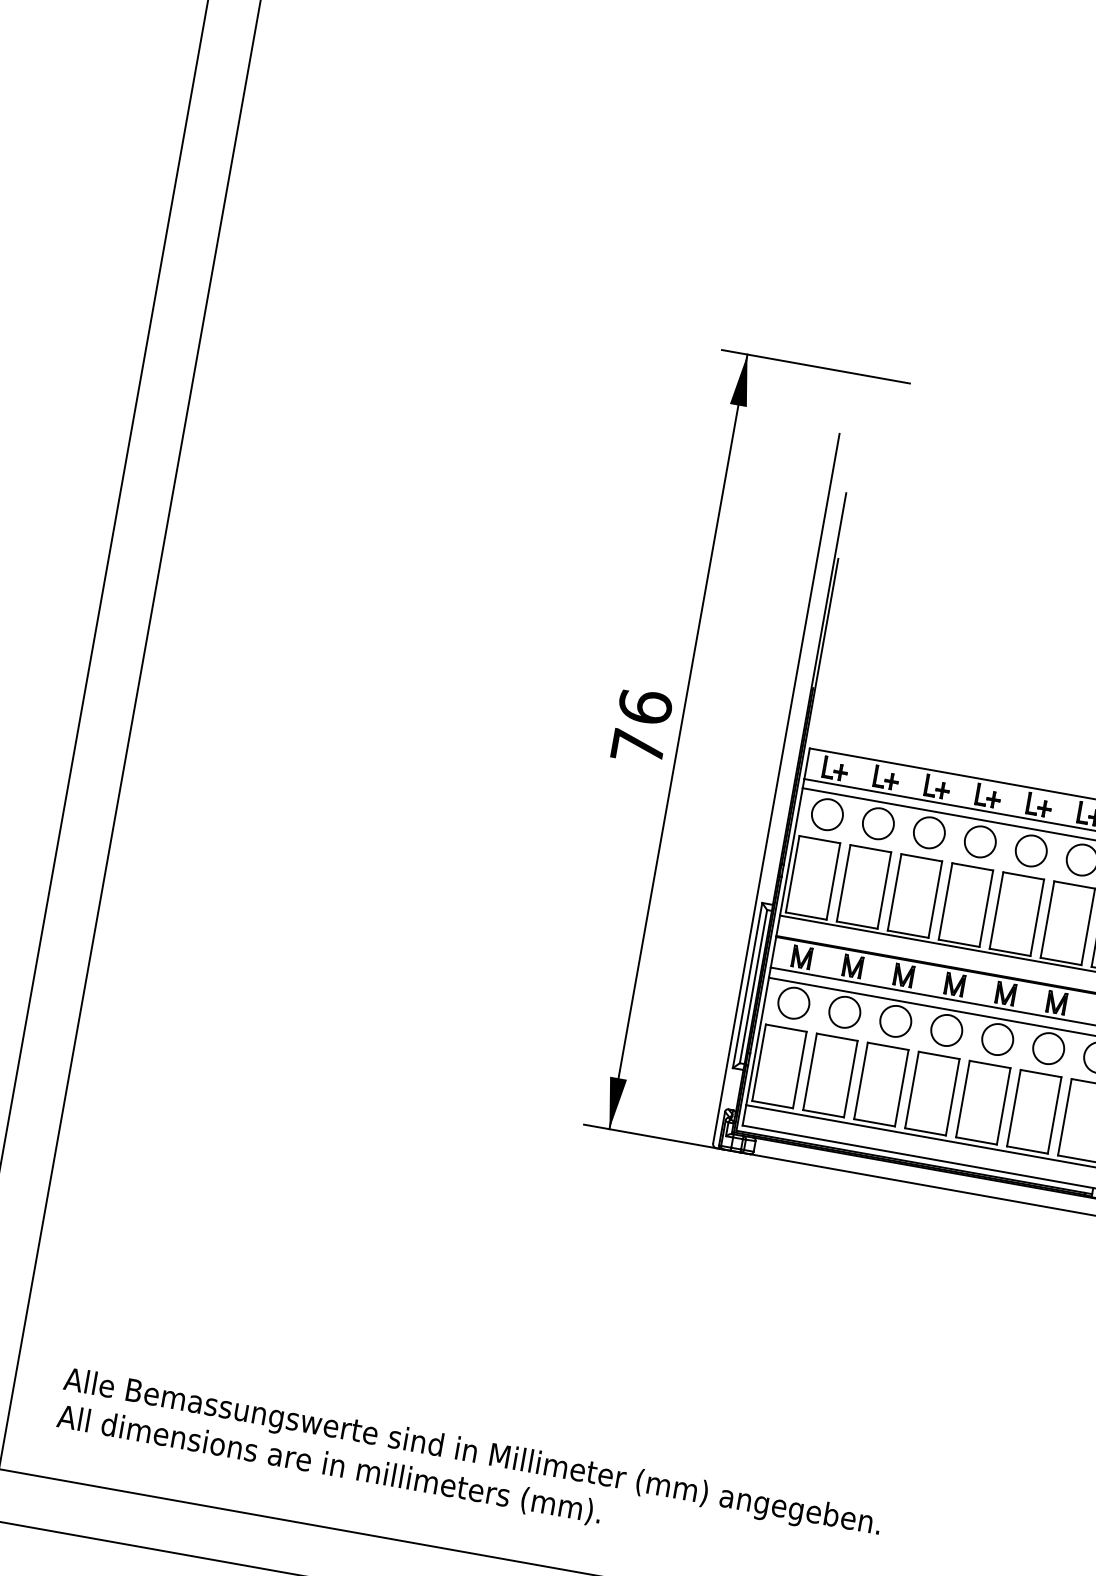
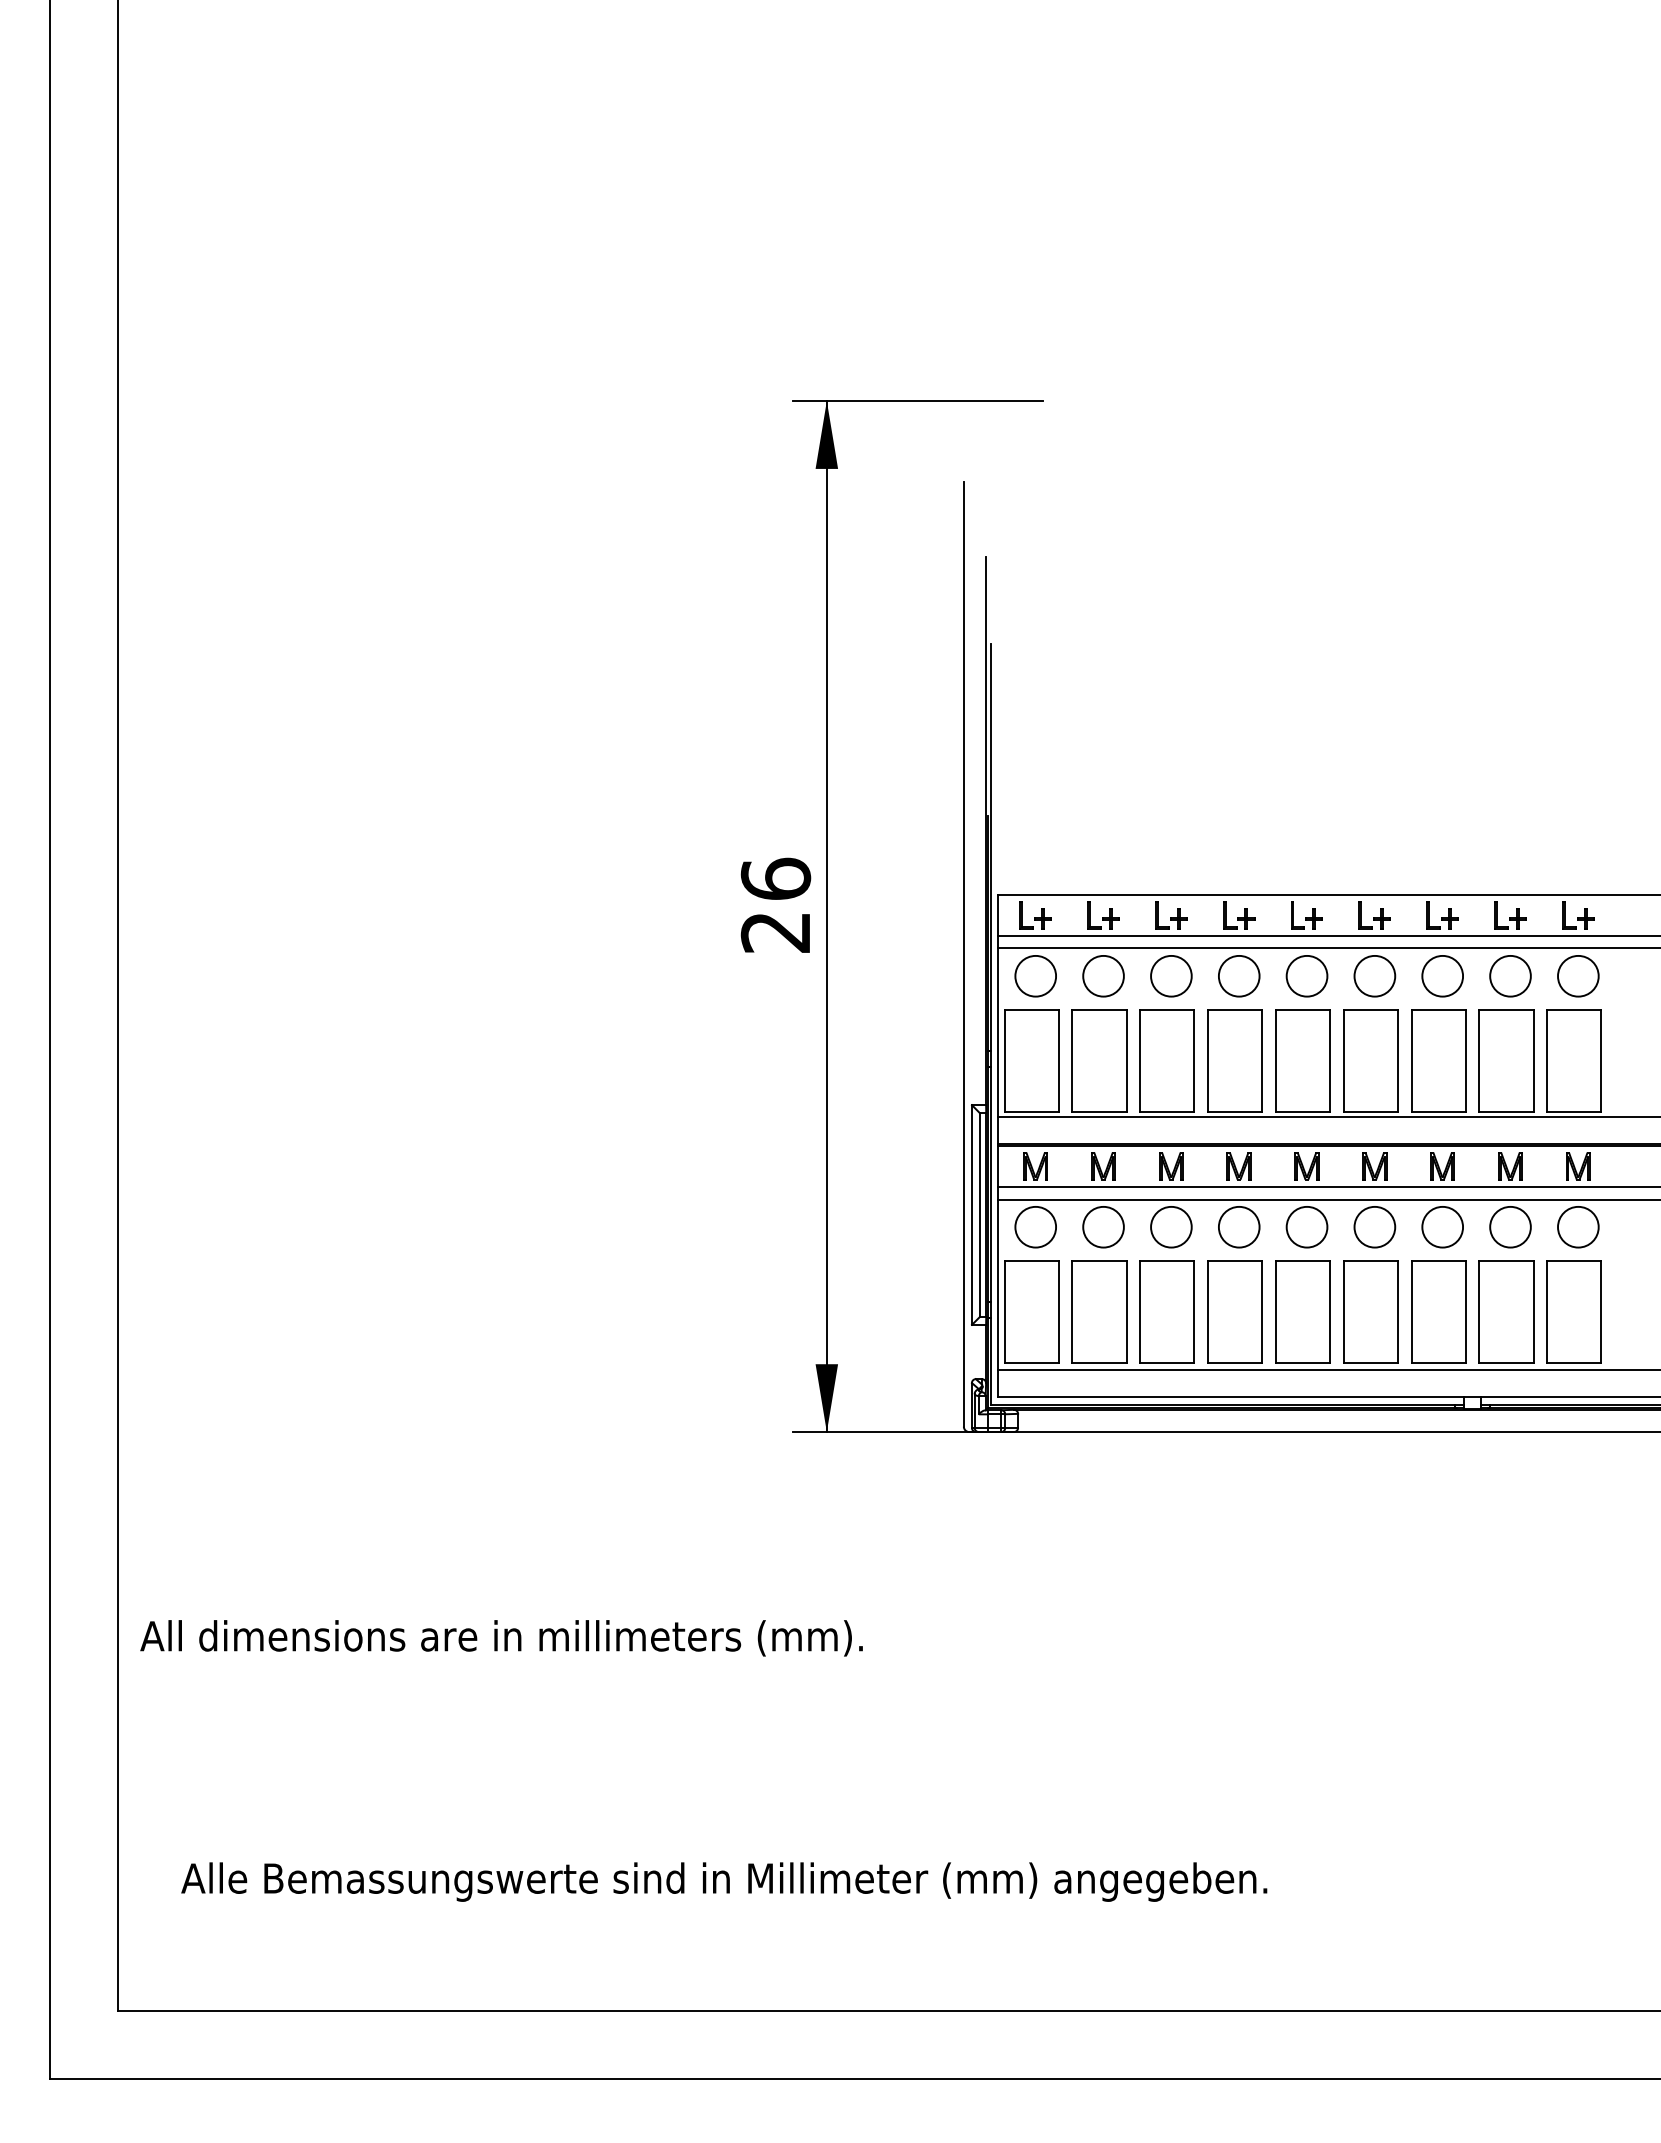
text: (637, 746) -> (774, 932), 76 -> 26
text: (329, 1465) -> (501, 1638), moved

